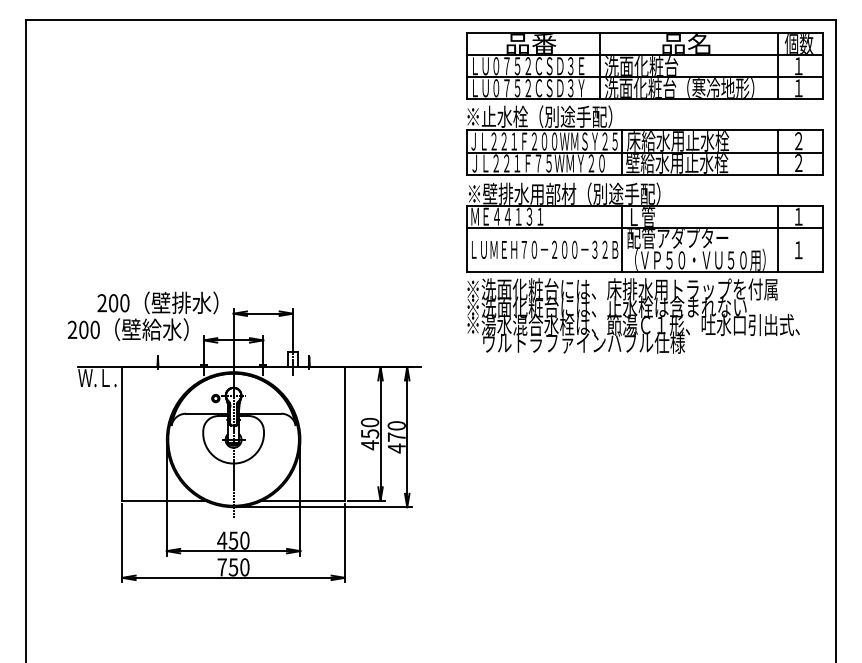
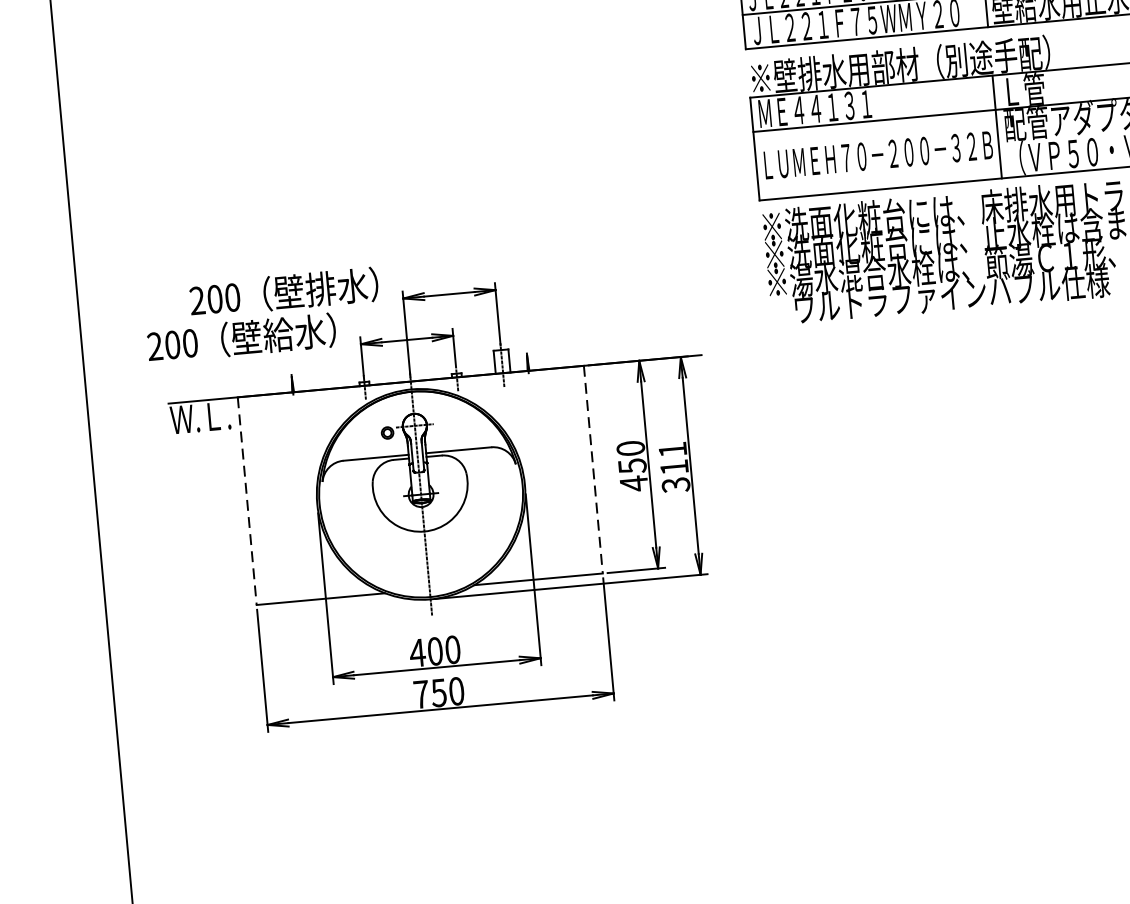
line: (122, 433) -> (247, 500), solid -> dashed
line: (344, 433) -> (592, 469), solid -> dashed
text: (396, 437) -> (674, 467), 470 -> 311
text: (233, 540) -> (435, 651), 450 -> 400

